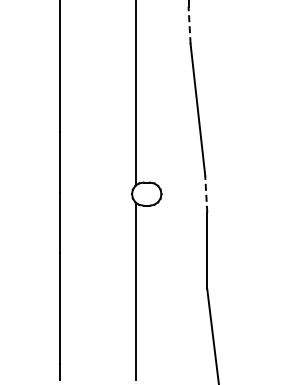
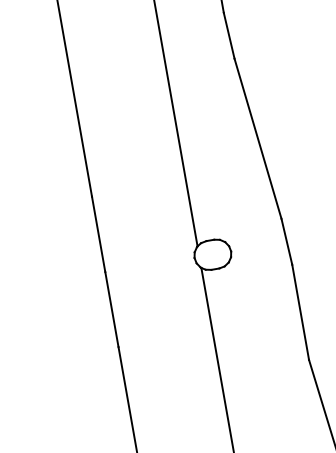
line: (189, 25) -> (229, 35), dashed -> solid
line: (206, 194) -> (287, 242), dashed -> solid

